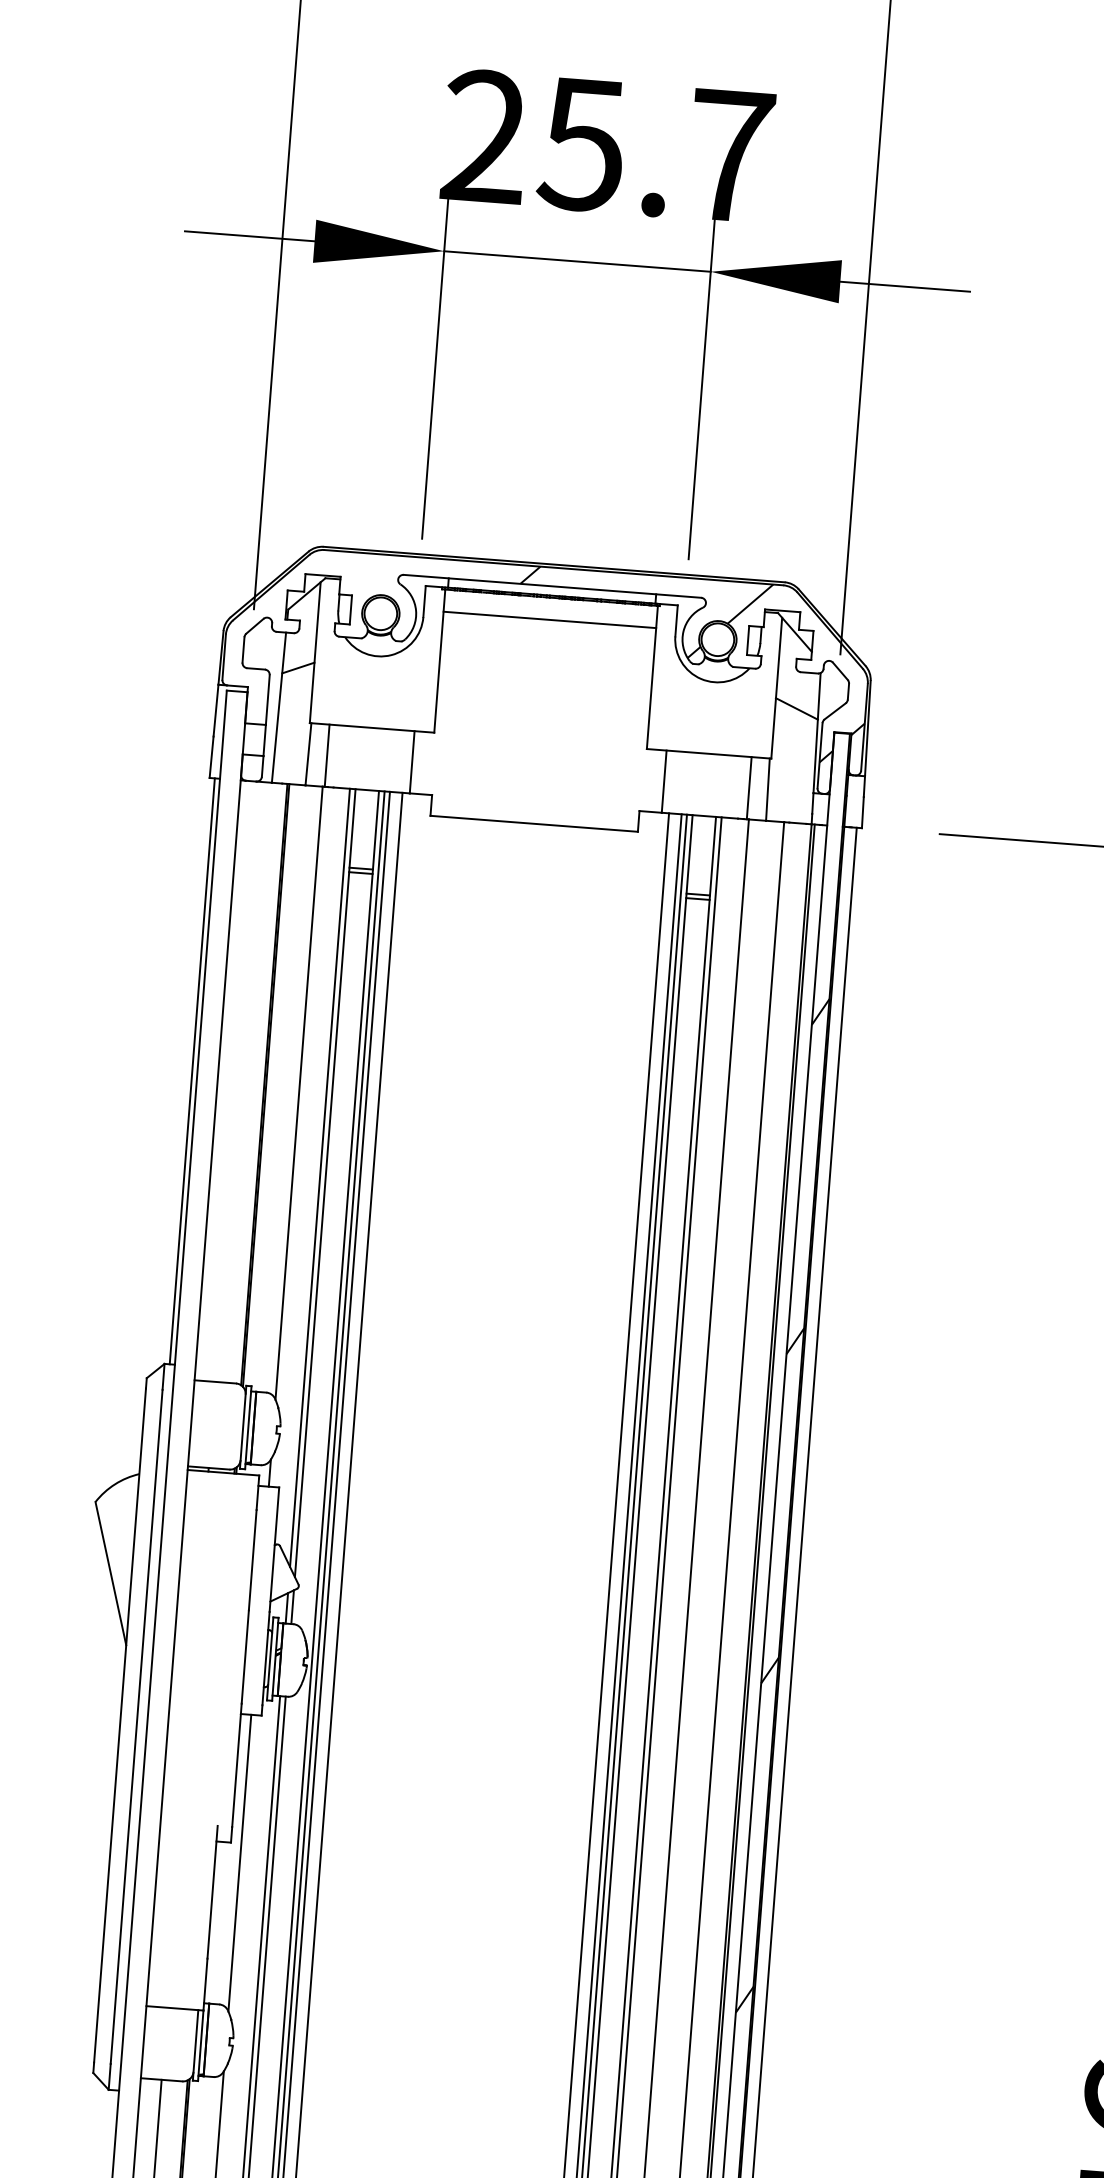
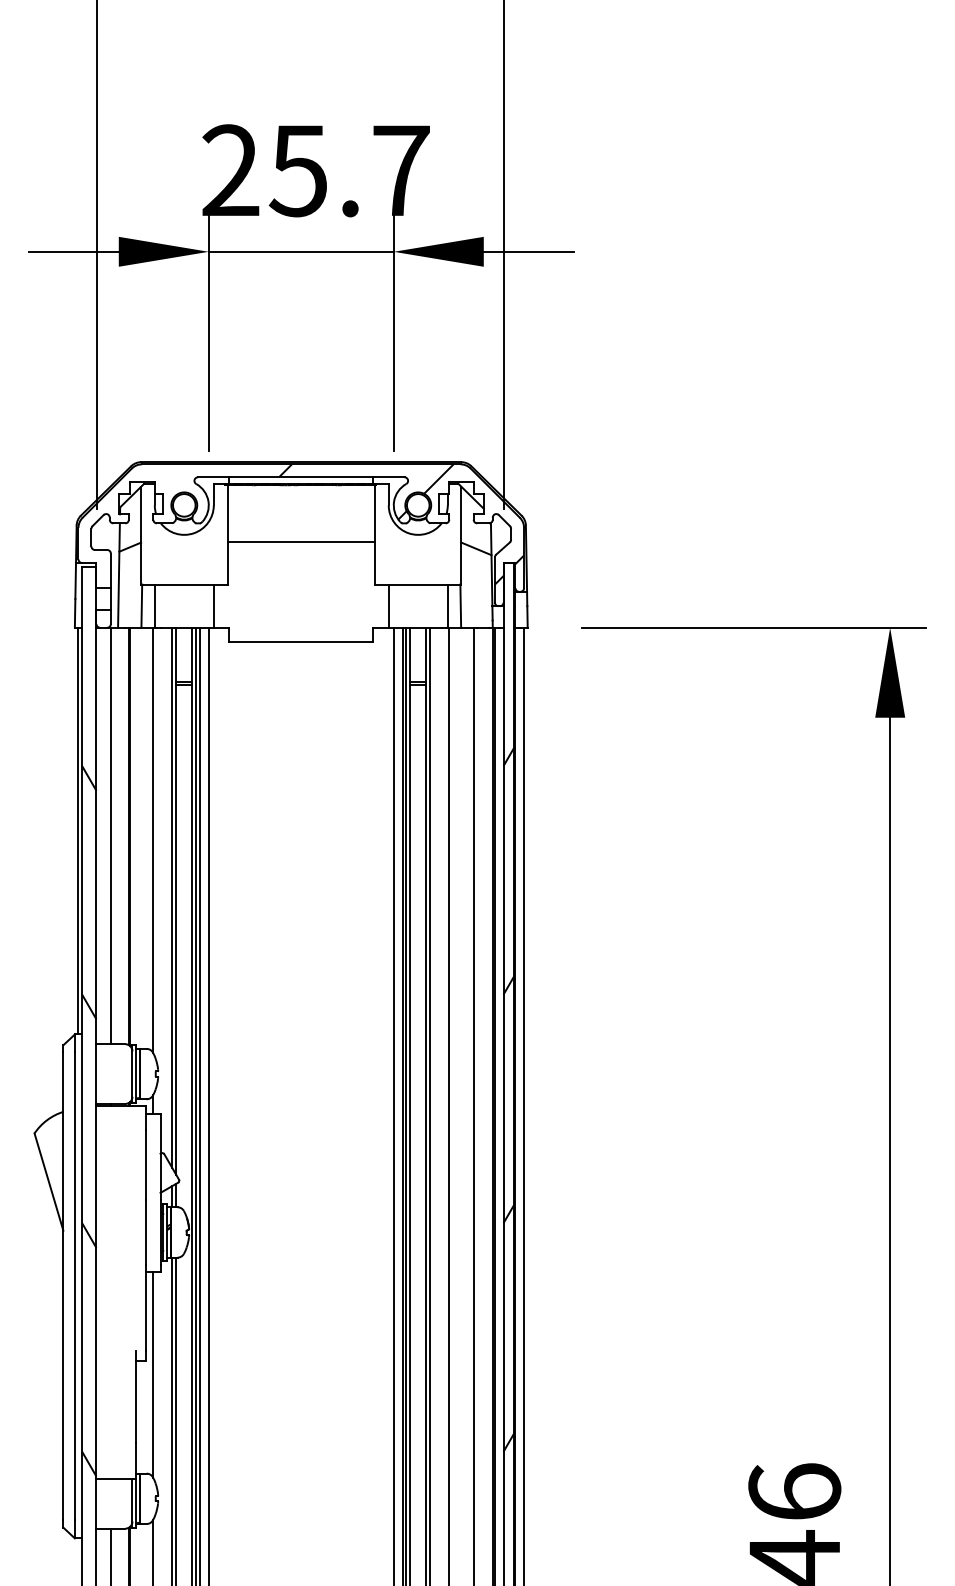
line: (550, 619) -> (301, 541), moved
line: (237, 1081) -> (110, 835), added
hatch: (176, 1489) -> (89, 1120), added

